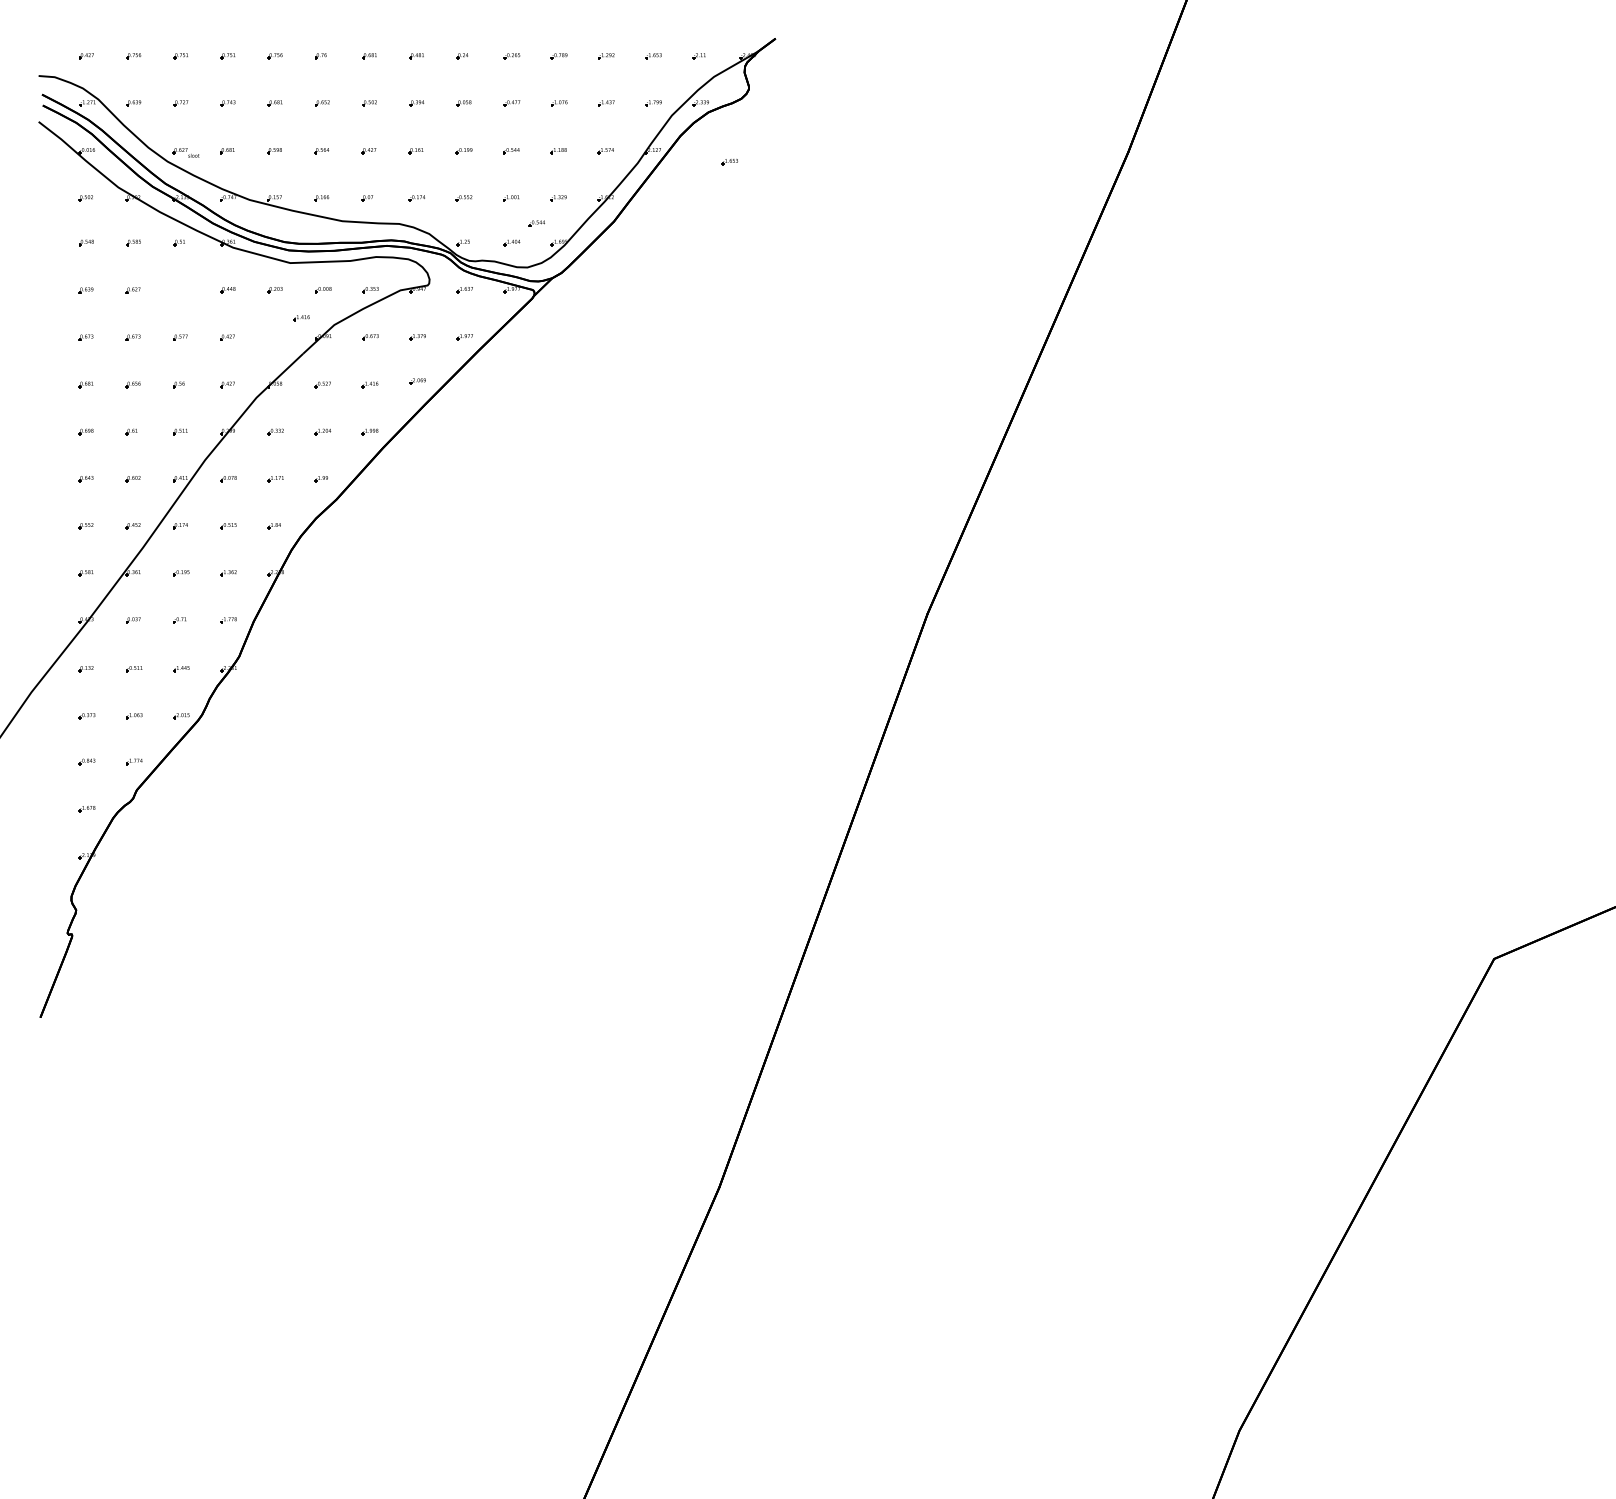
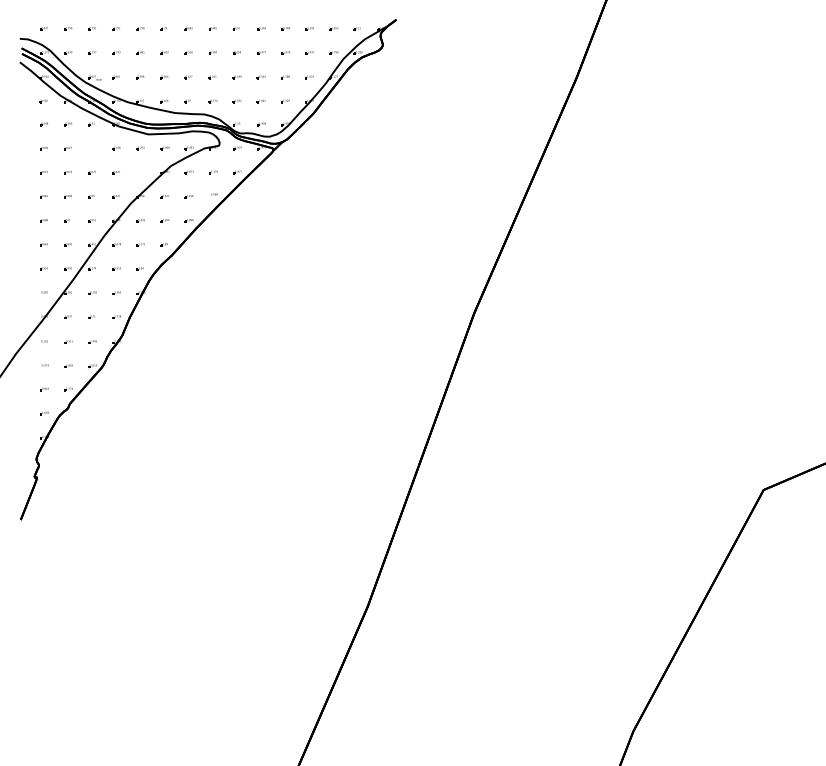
part: (728, 161) -> (372, 82), removed
part: (535, 224) -> (273, 114), removed
part: (300, 318) -> (153, 162), removed

